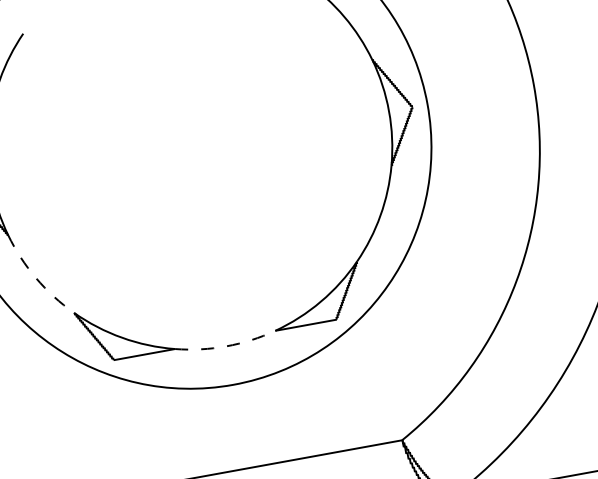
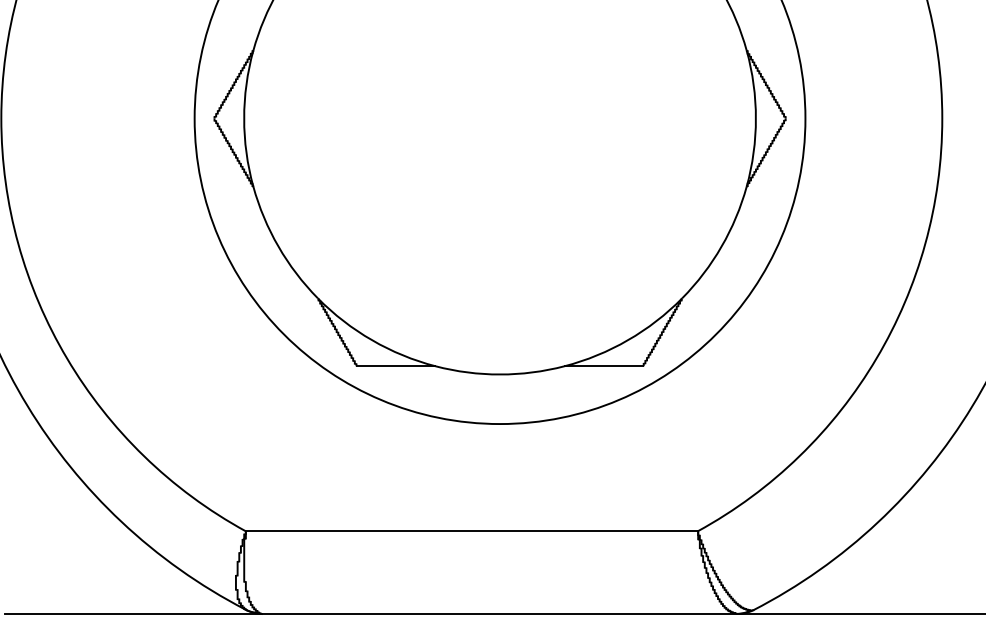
arc: (36, 278) -> (278, 246), dashed -> solid
arc: (226, 346) -> (500, 374), dashed -> solid

